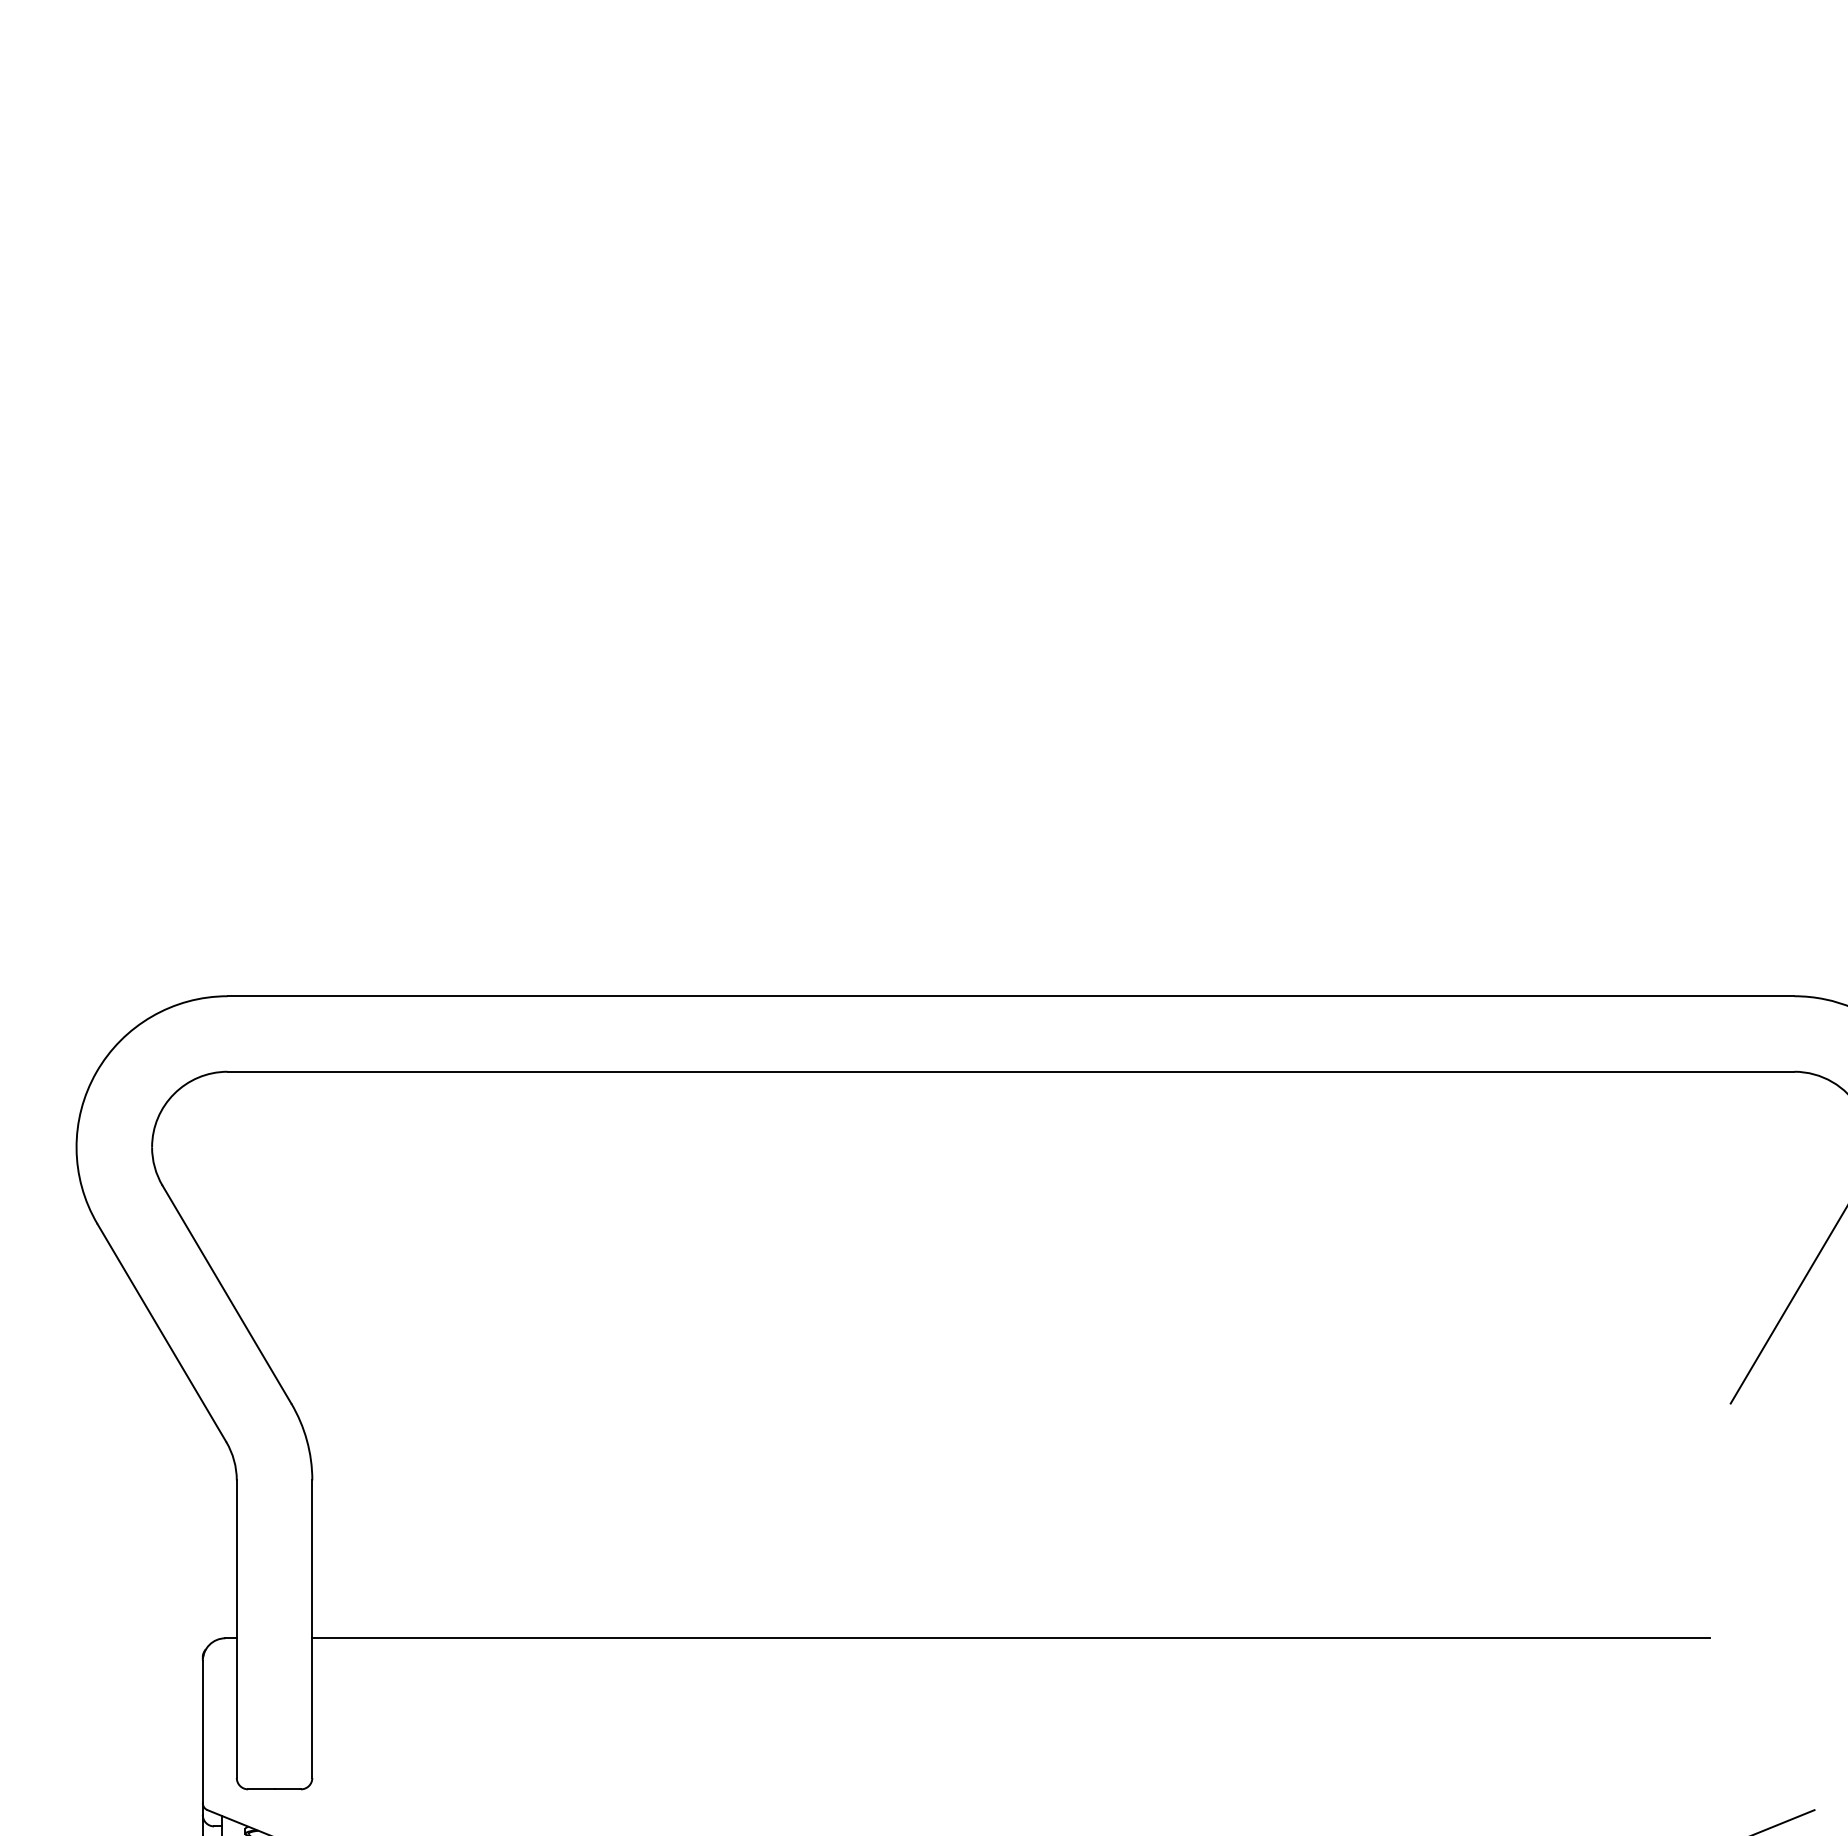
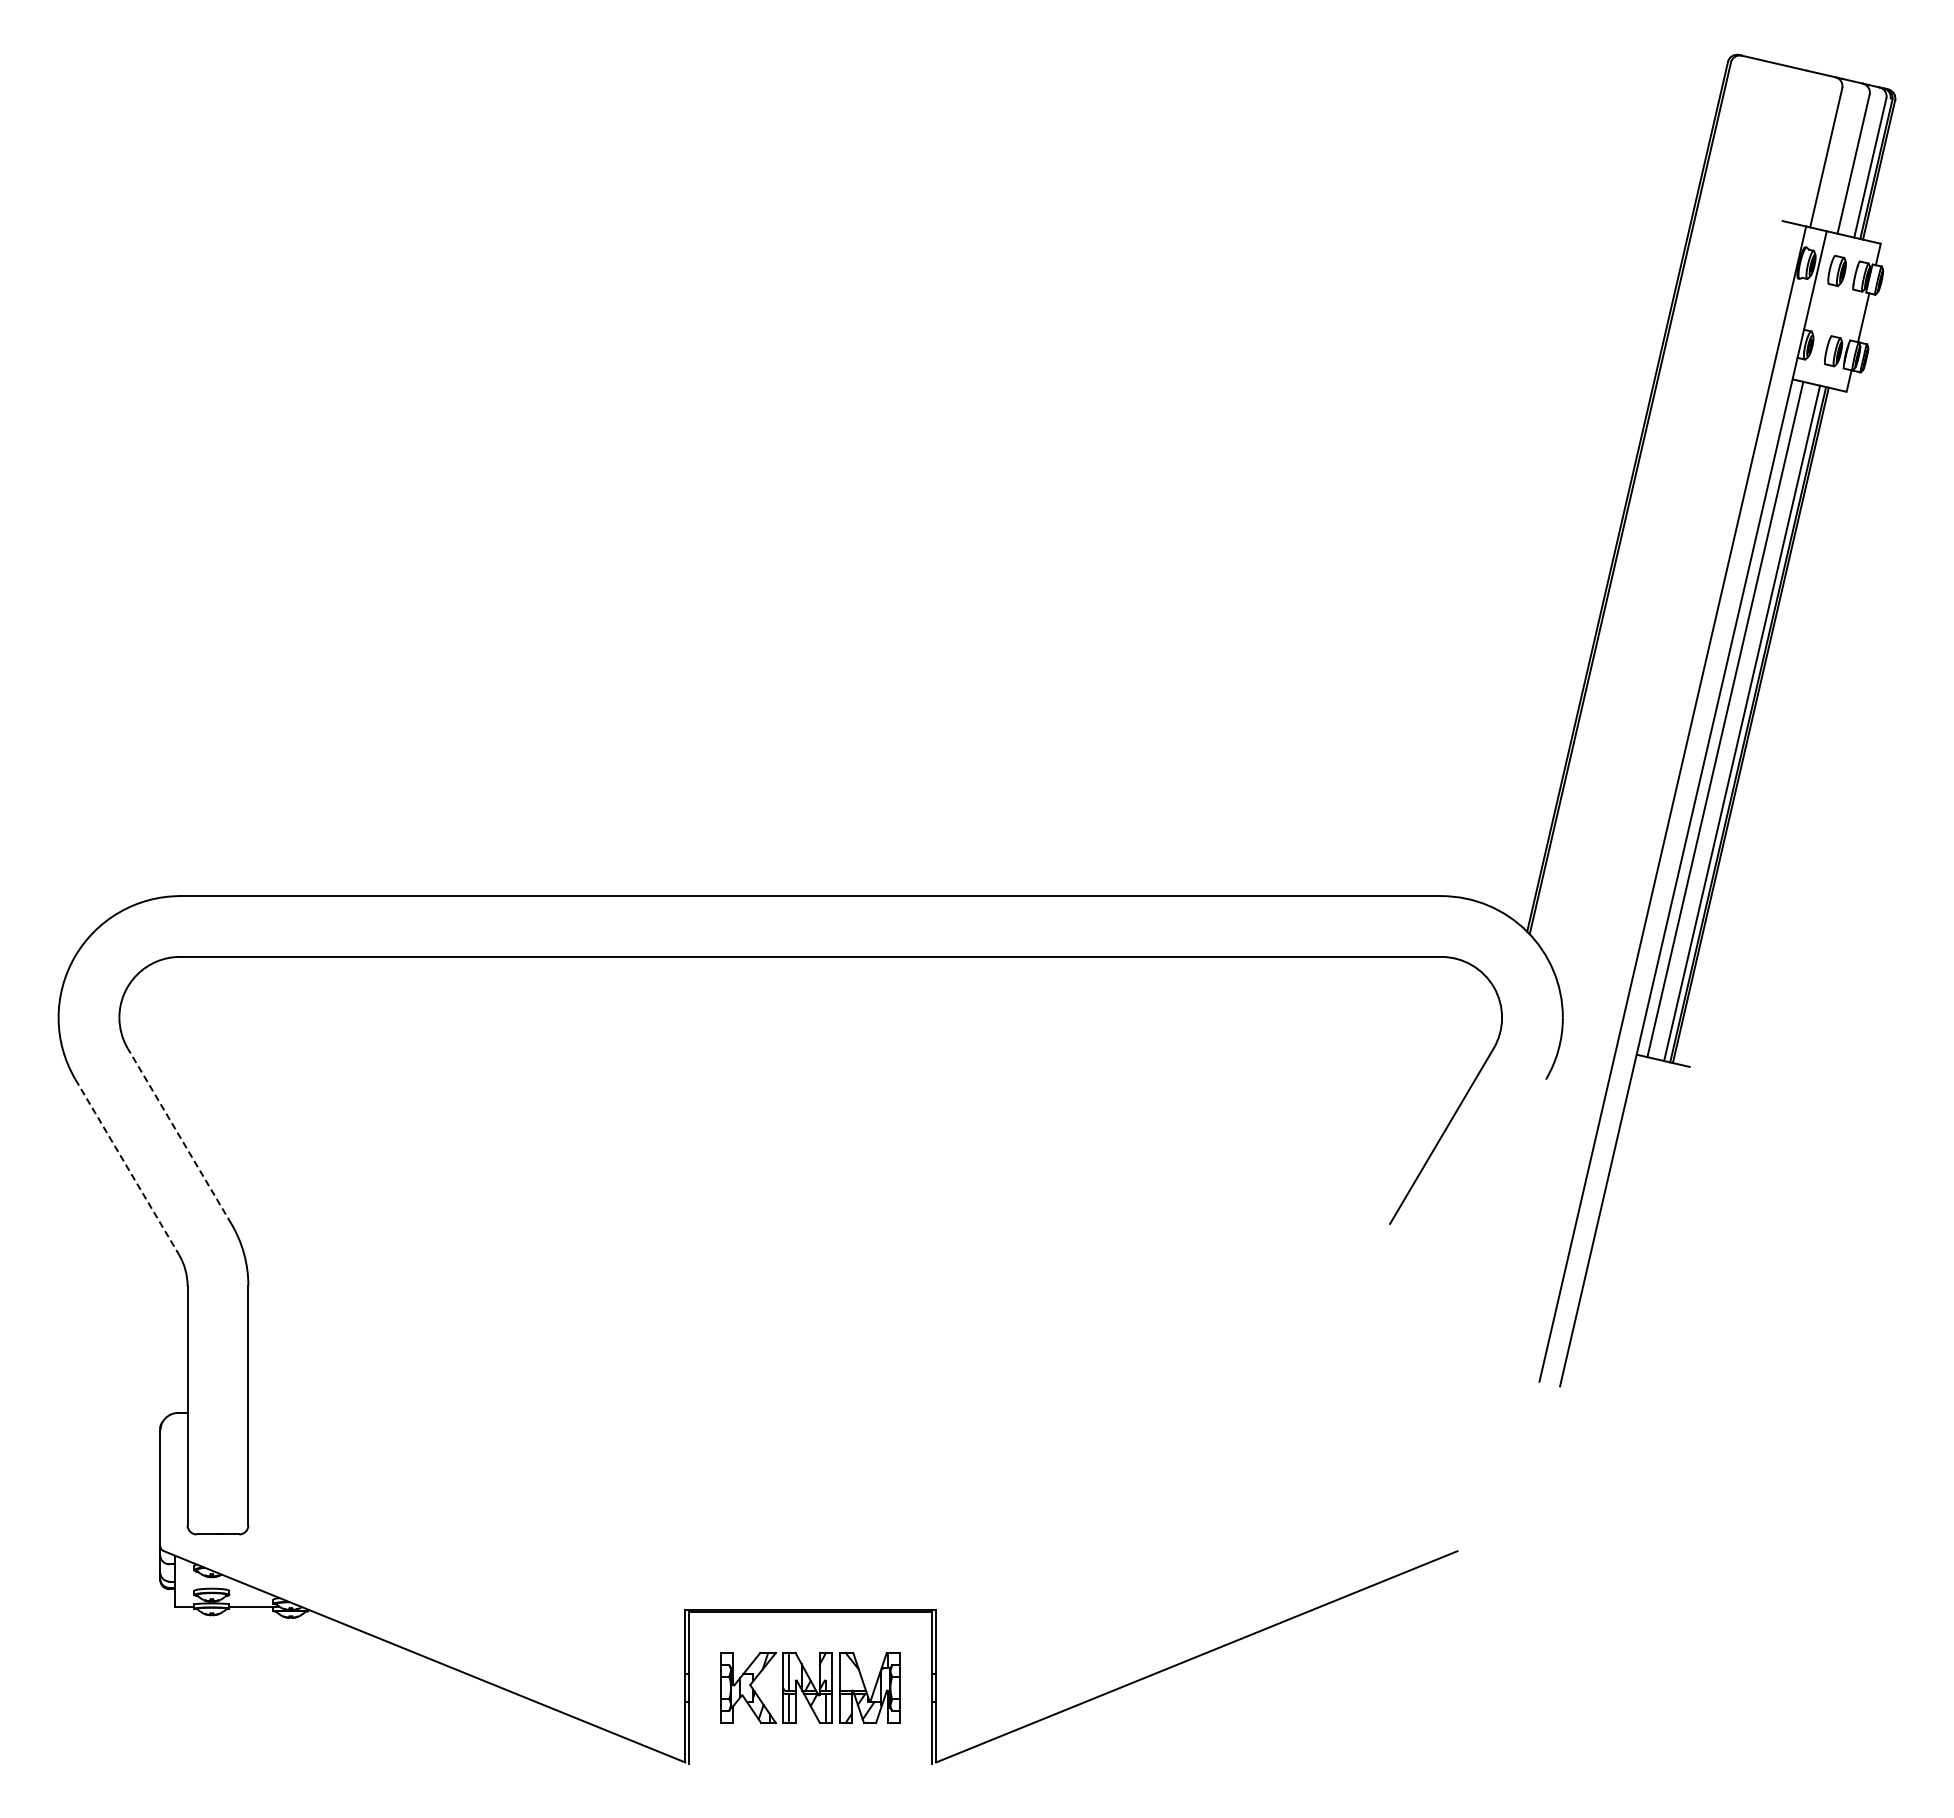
line: (226, 1294) -> (179, 1136), solid -> dashed
line: (162, 1333) -> (127, 1167), solid -> dashed
line: (1010, 1637) -> (810, 1412), removed

